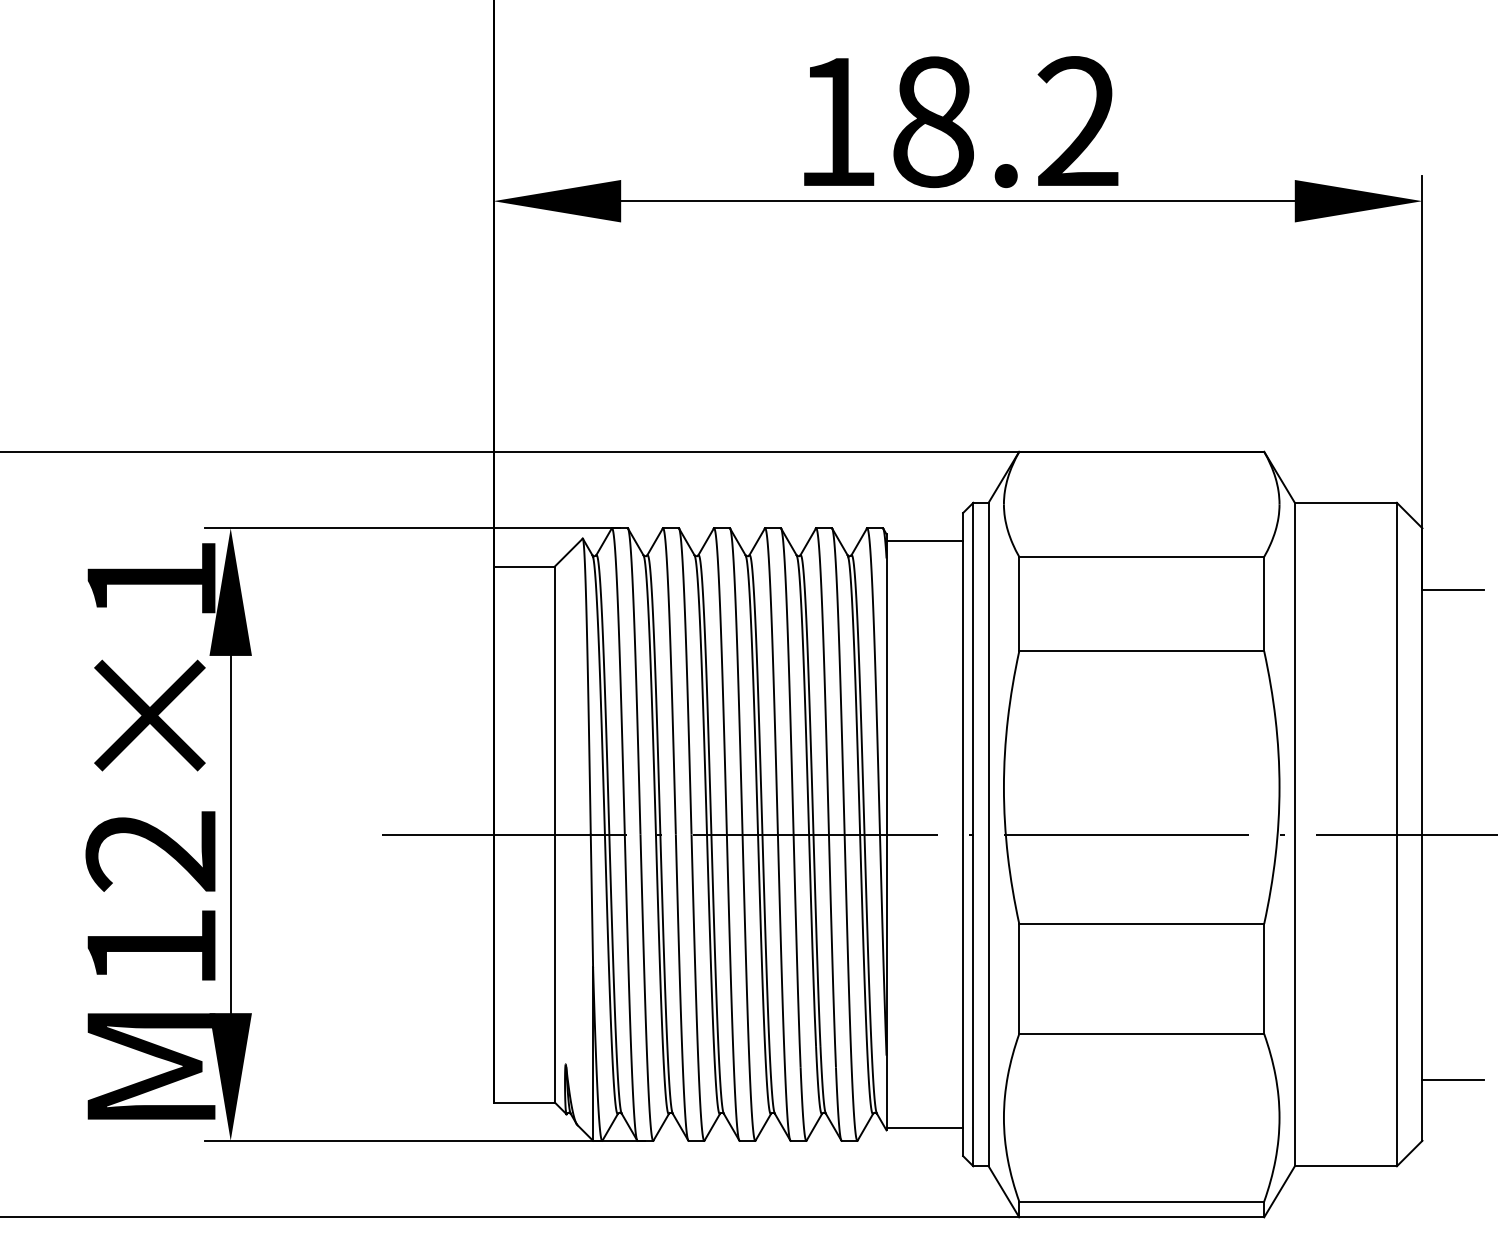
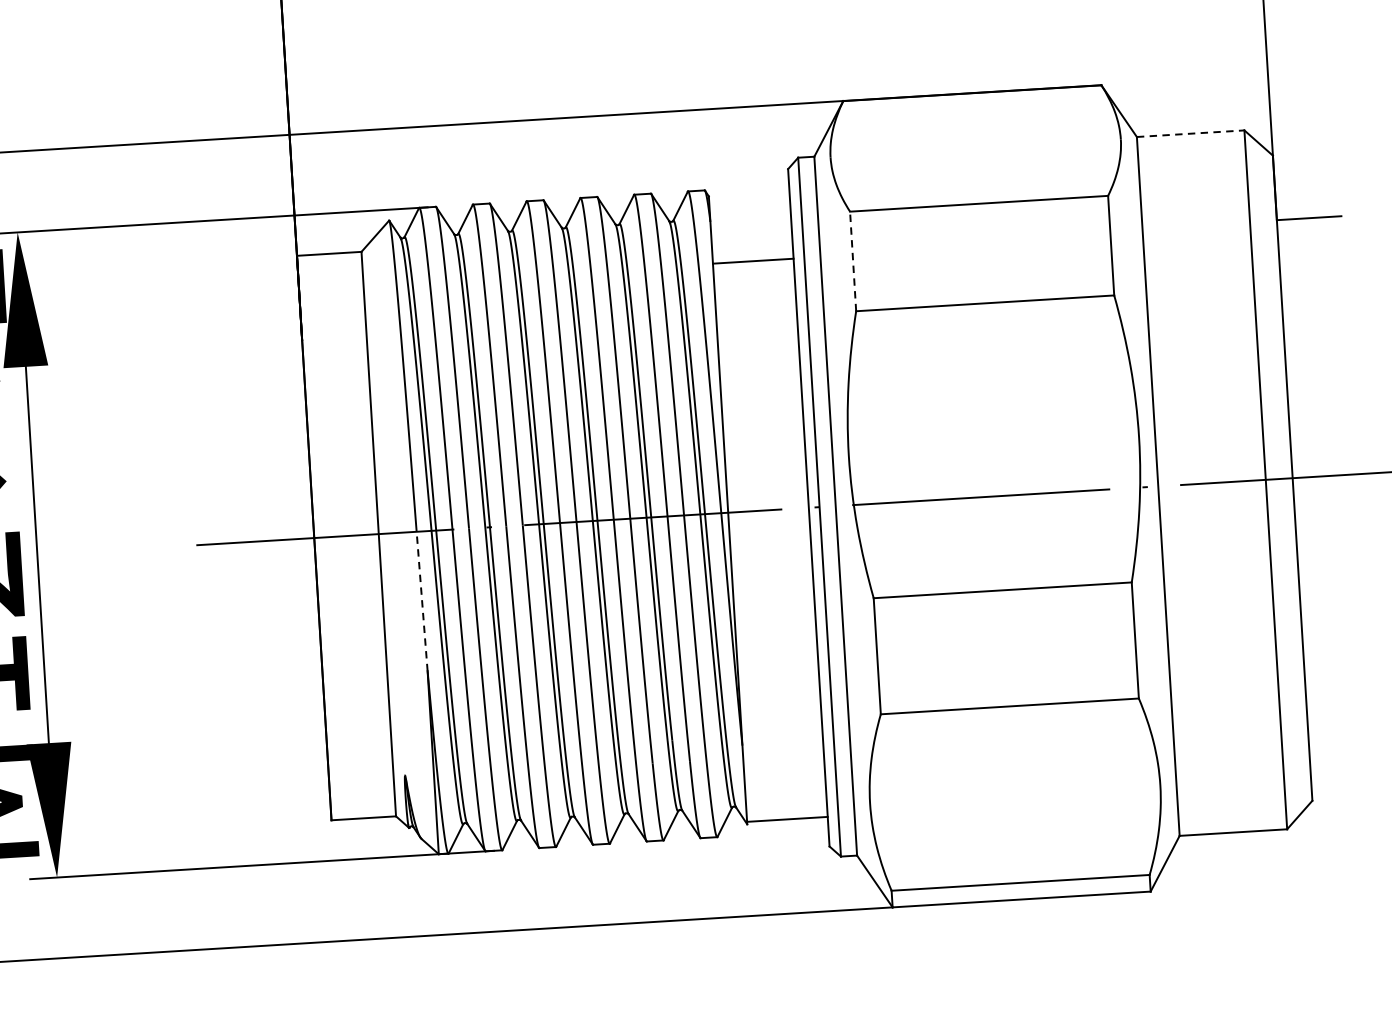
line: (1346, 502) -> (1191, 133), solid -> dashed
line: (924, 541) -> (752, 261), moved
line: (1019, 603) -> (853, 260), solid -> dashed
line: (591, 900) -> (421, 601), solid -> dashed
line: (1452, 1079) -> (1340, 734), removed

